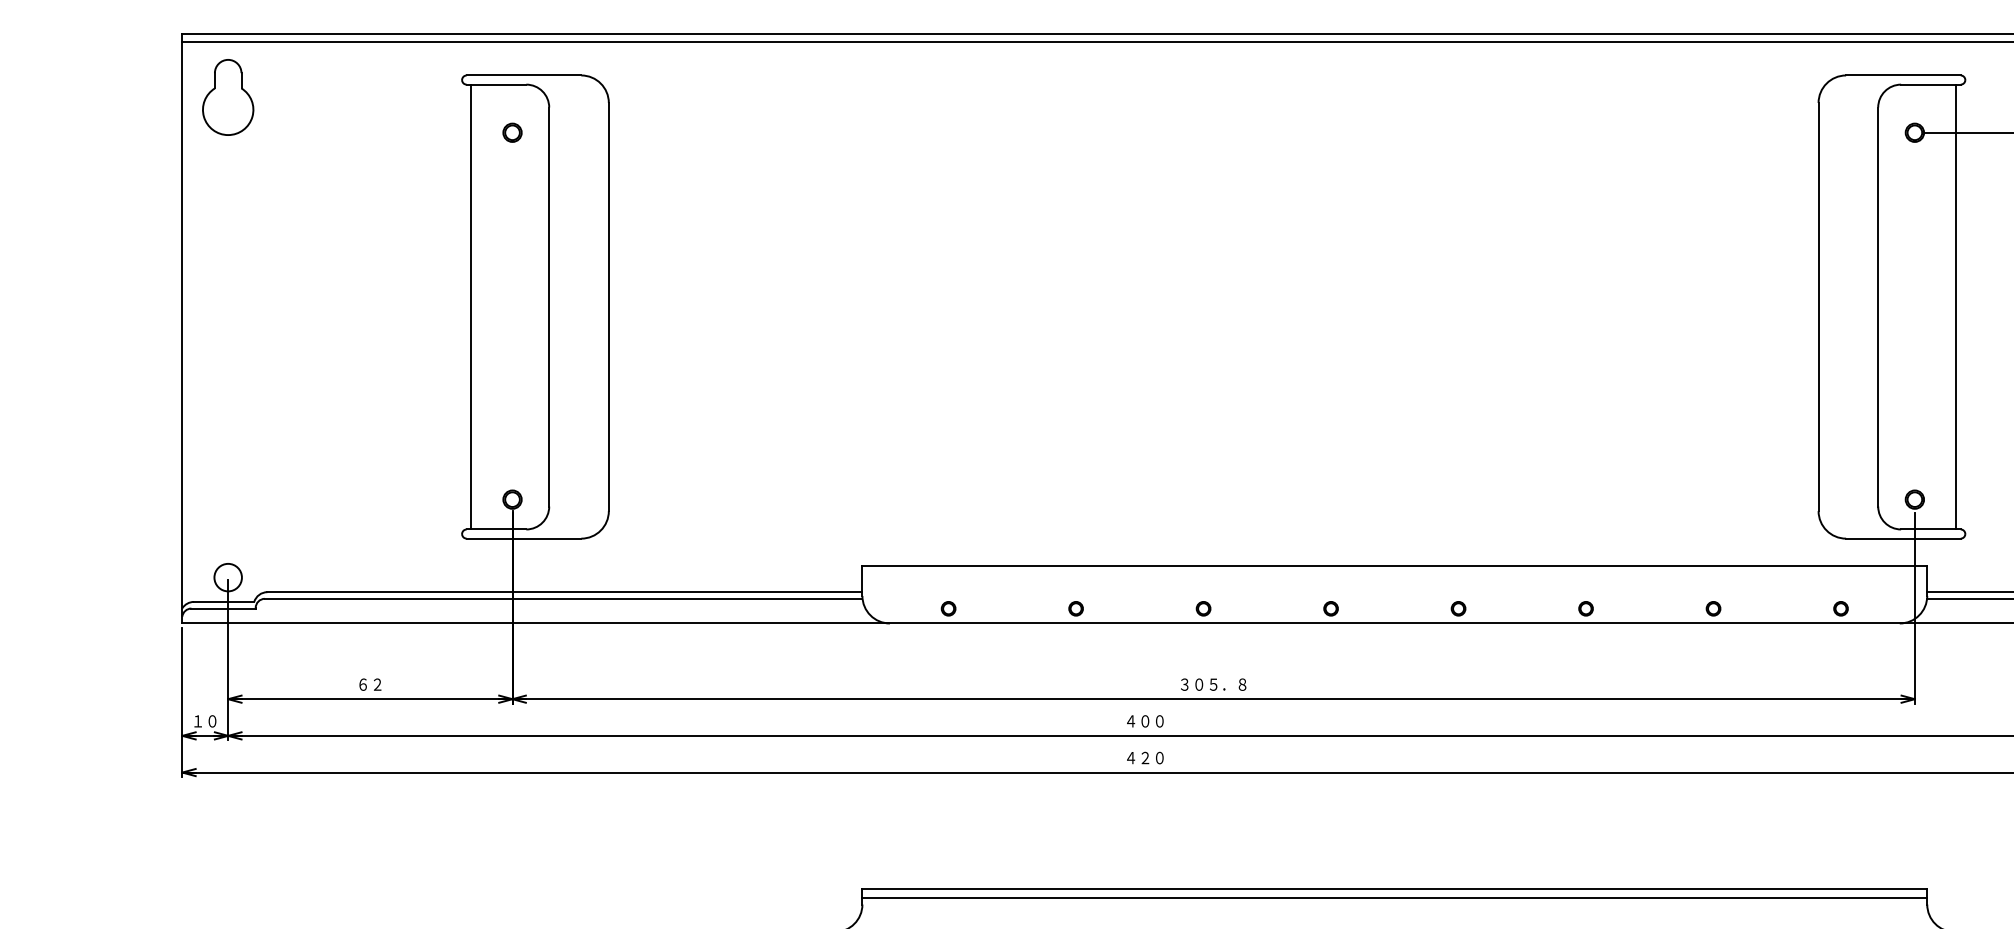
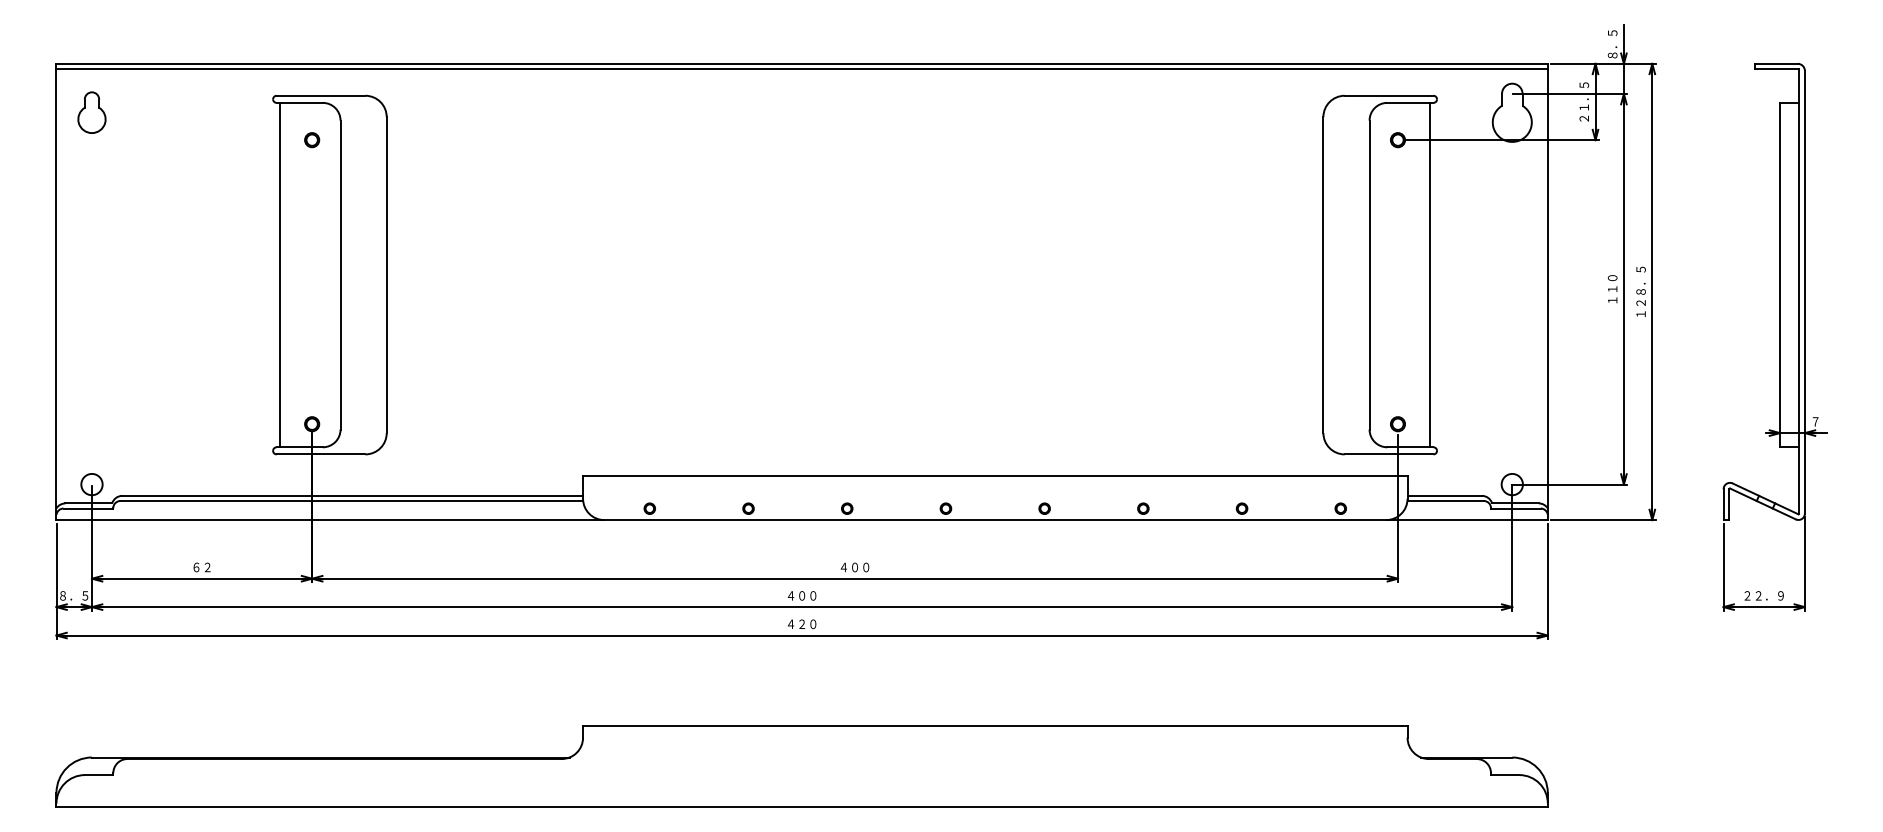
part: (227, 97) -> (91, 112), size x0.7
text: (1212, 684) -> (854, 567), ３０５．８ -> ４００
text: (205, 720) -> (74, 595), １０ -> ８．５
line: (1395, 899) -> (995, 733), removed

